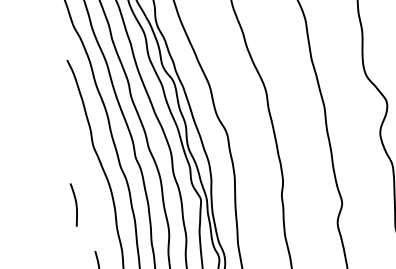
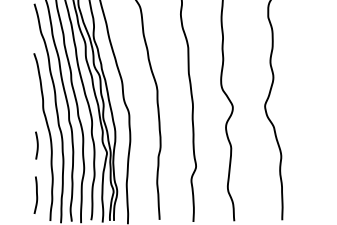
line: (75, 204) -> (37, 145), moved

